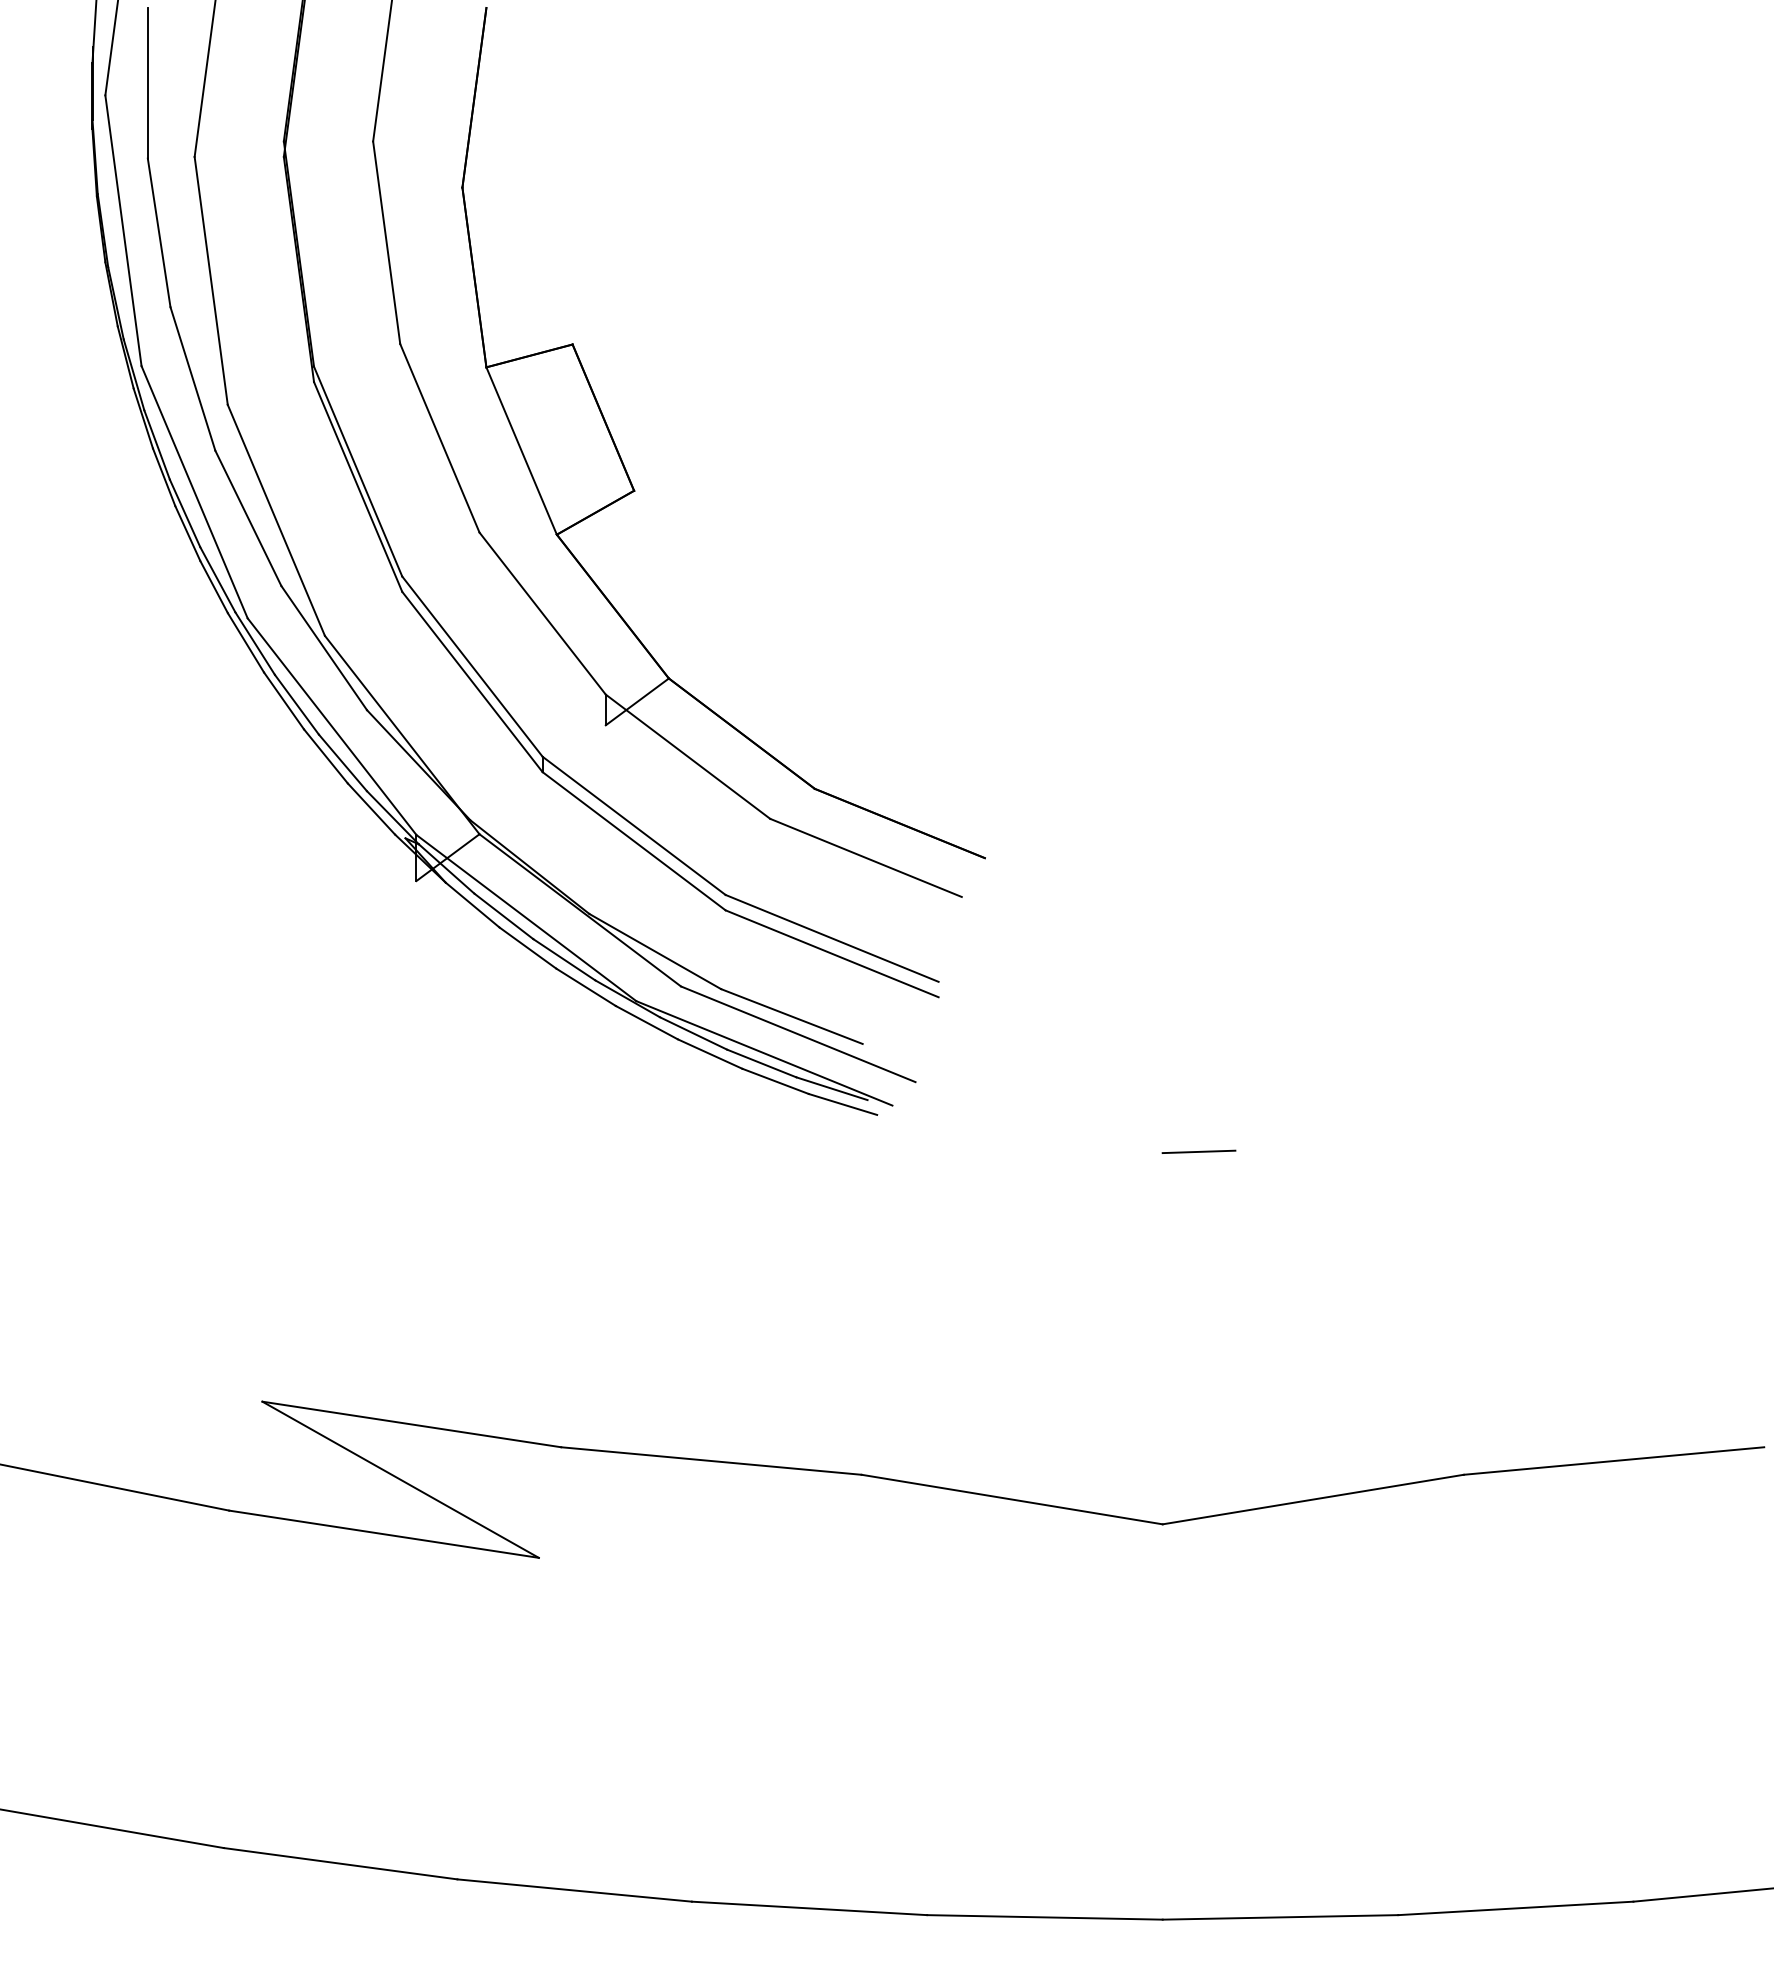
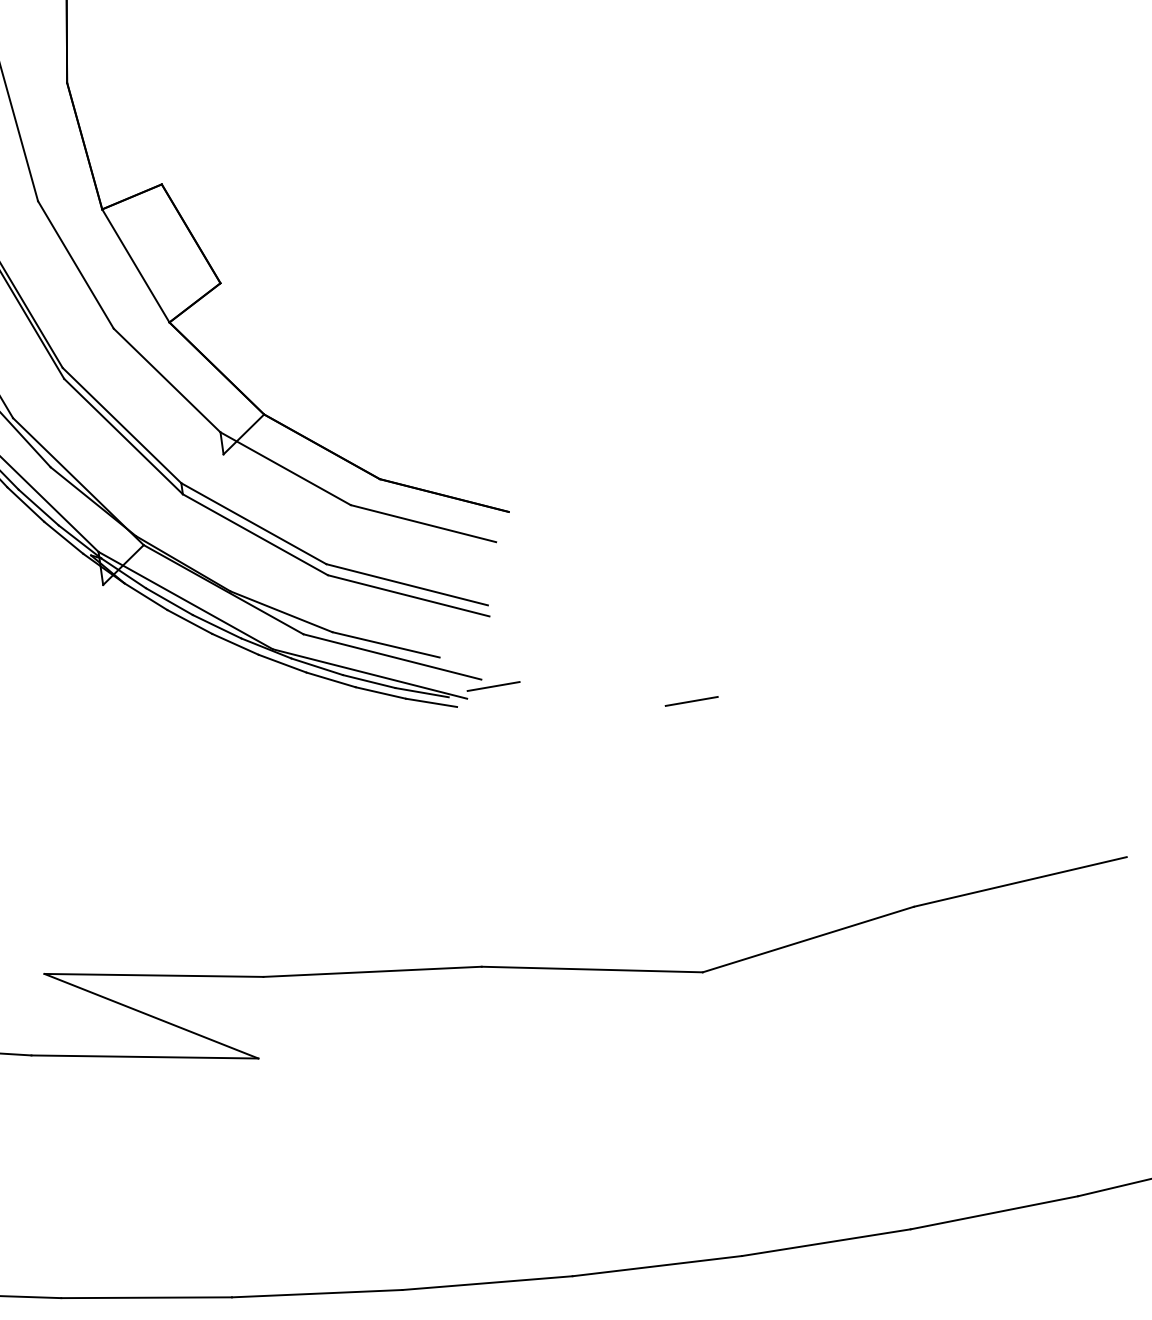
line: (930, 1093) -> (493, 686), added

